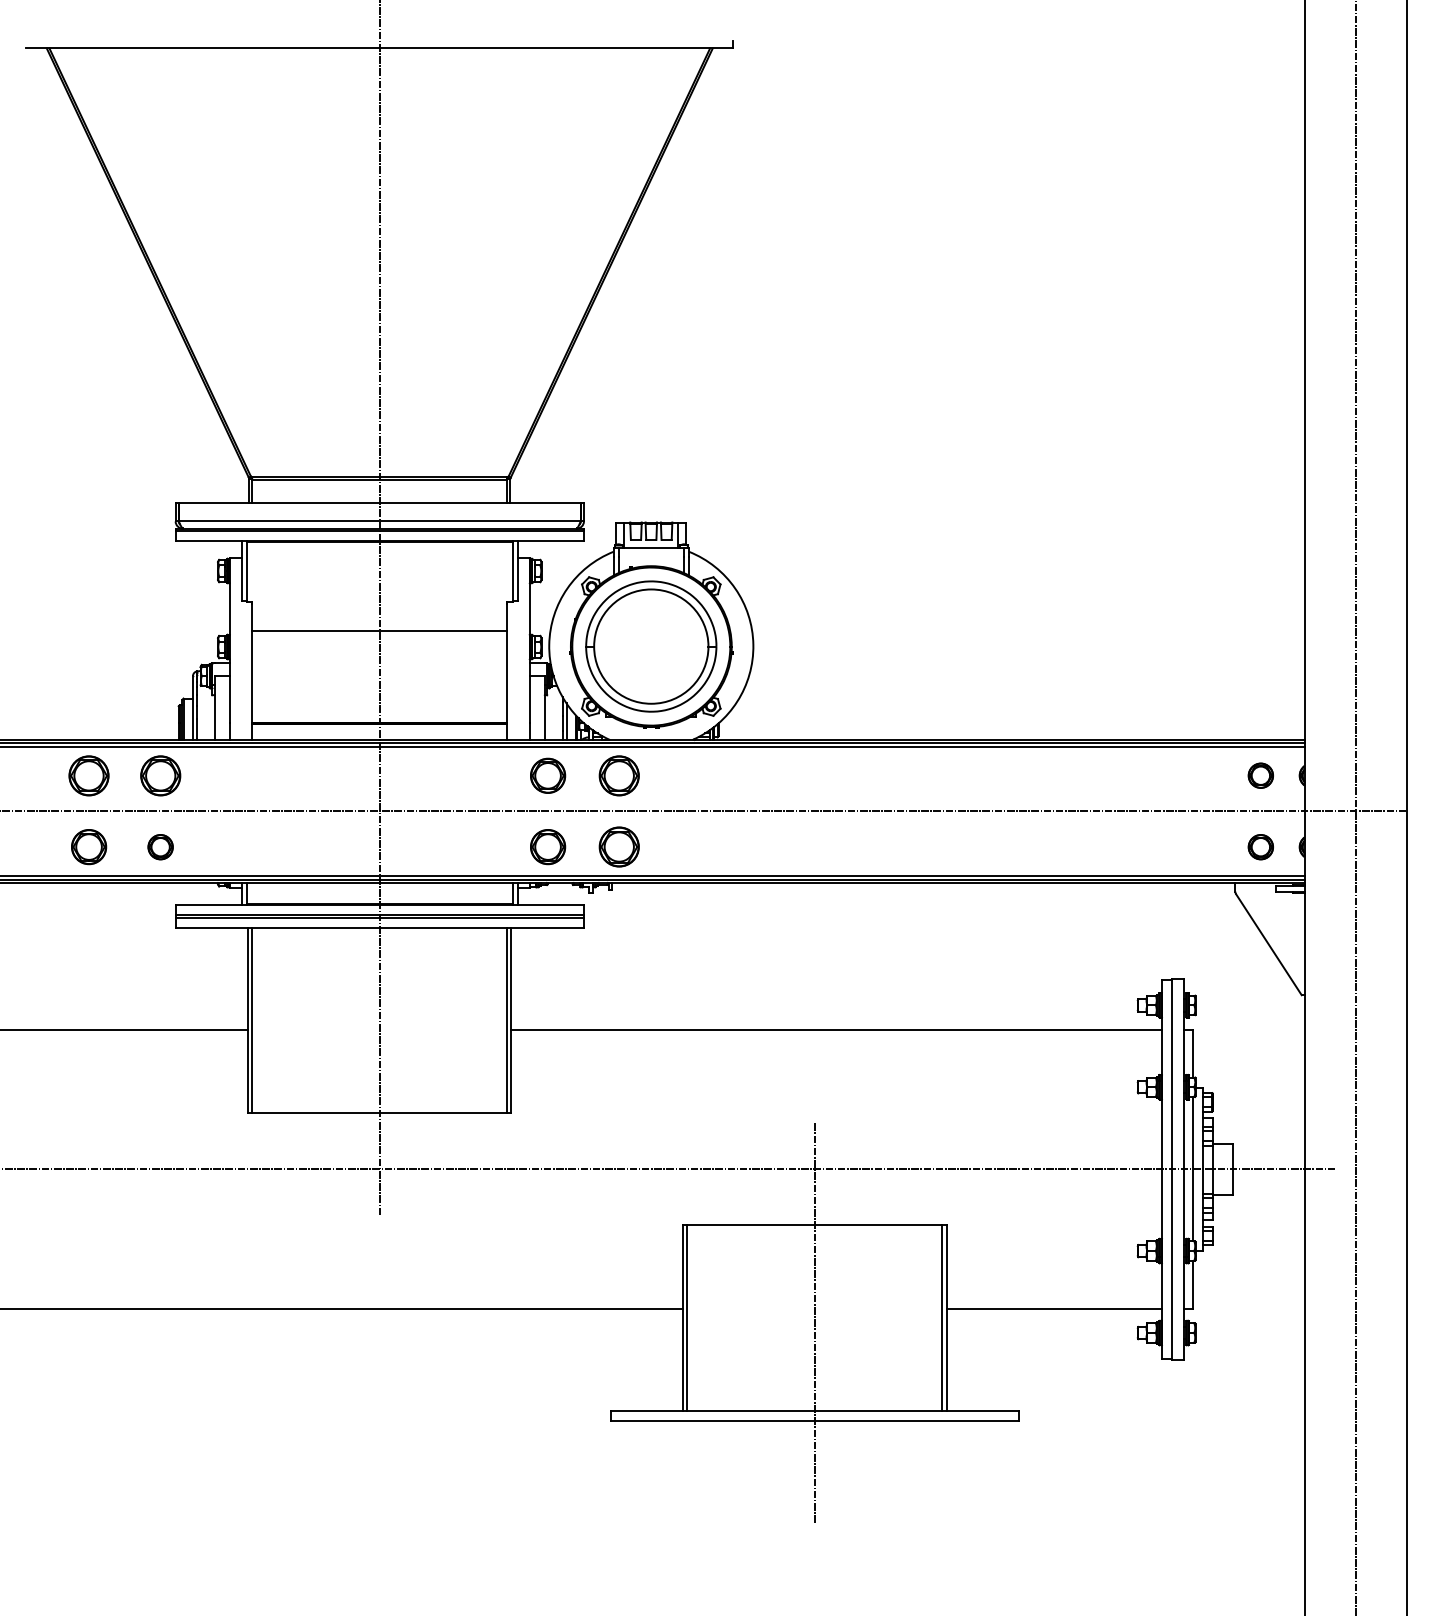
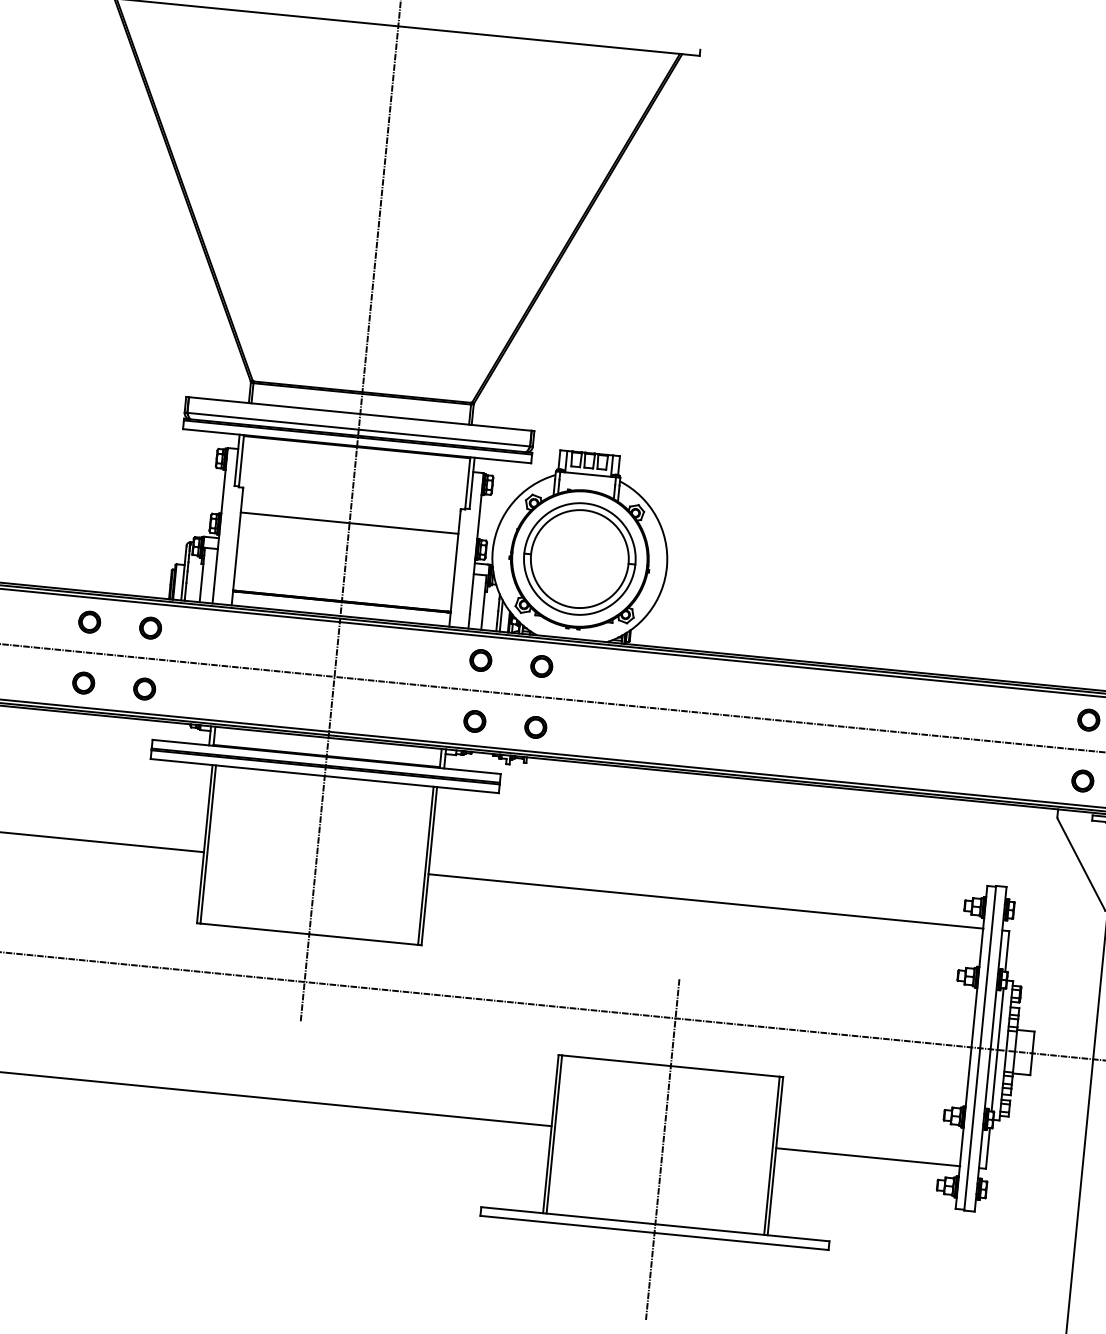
part: (89, 775) -> (89, 622), size x0.62
part: (160, 775) -> (150, 627), size x0.62
part: (547, 775) -> (480, 660), size x0.71
part: (619, 775) -> (541, 666), size x0.62
part: (89, 847) -> (83, 683), size x0.71
part: (547, 847) -> (474, 721), size x0.71
part: (619, 847) -> (535, 727), size x0.62

